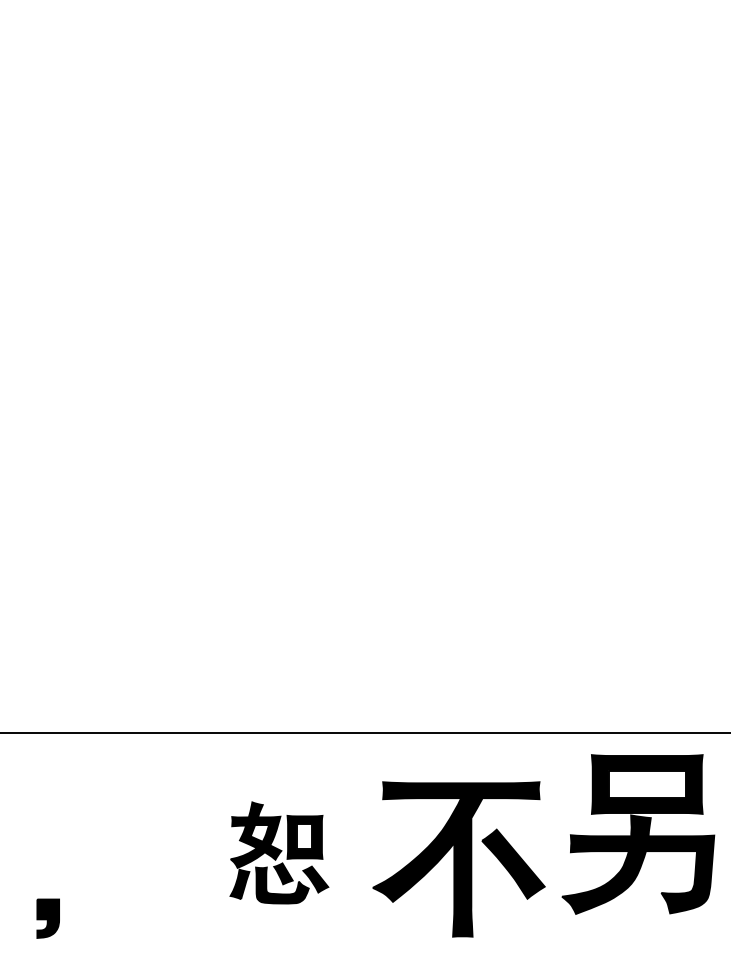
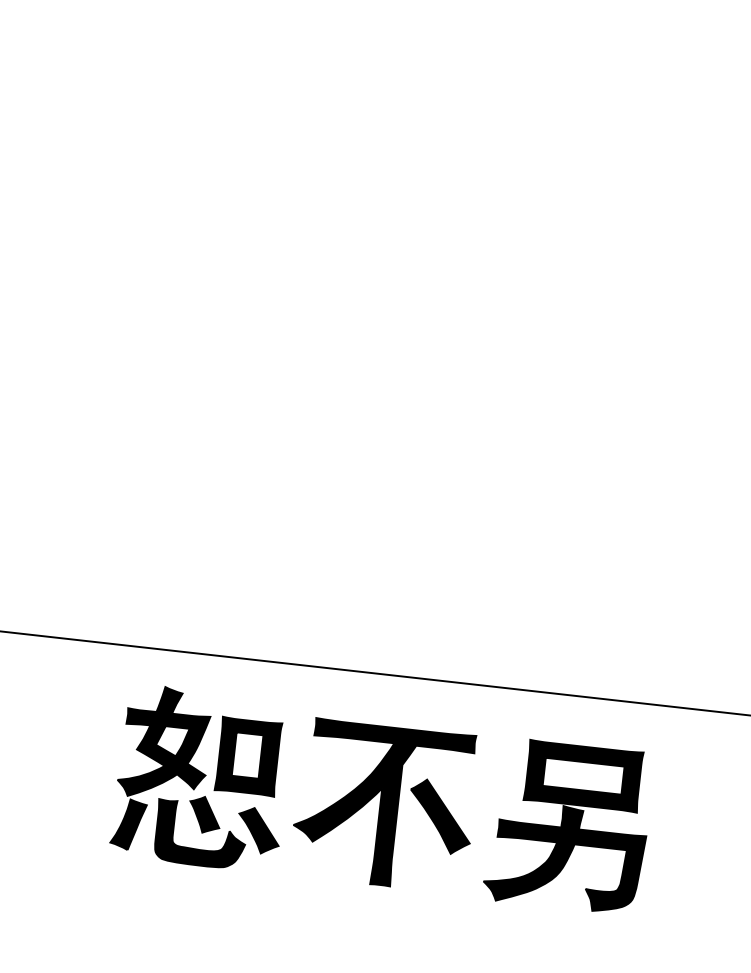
part: (638, 834) -> (568, 826), moved
part: (279, 852) -> (202, 778), size x1.67

